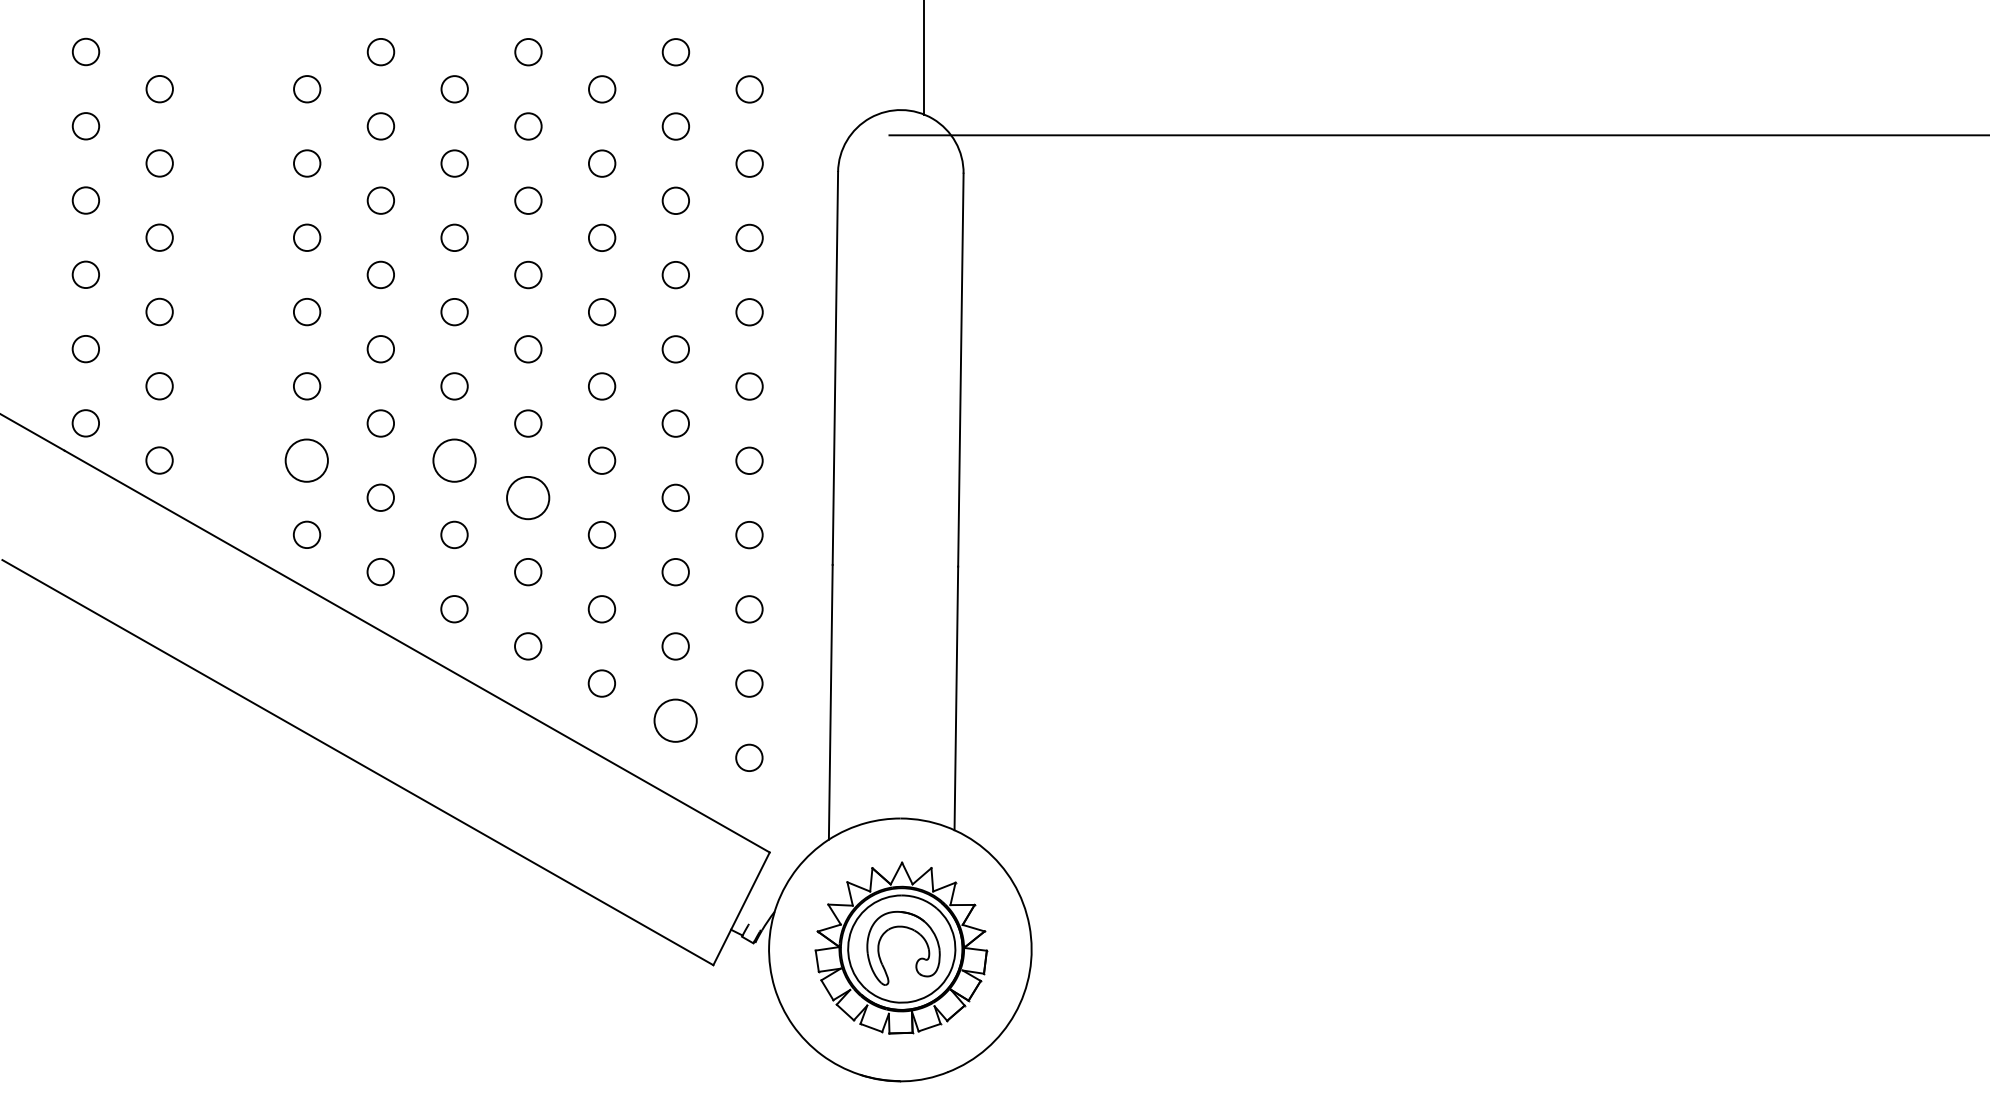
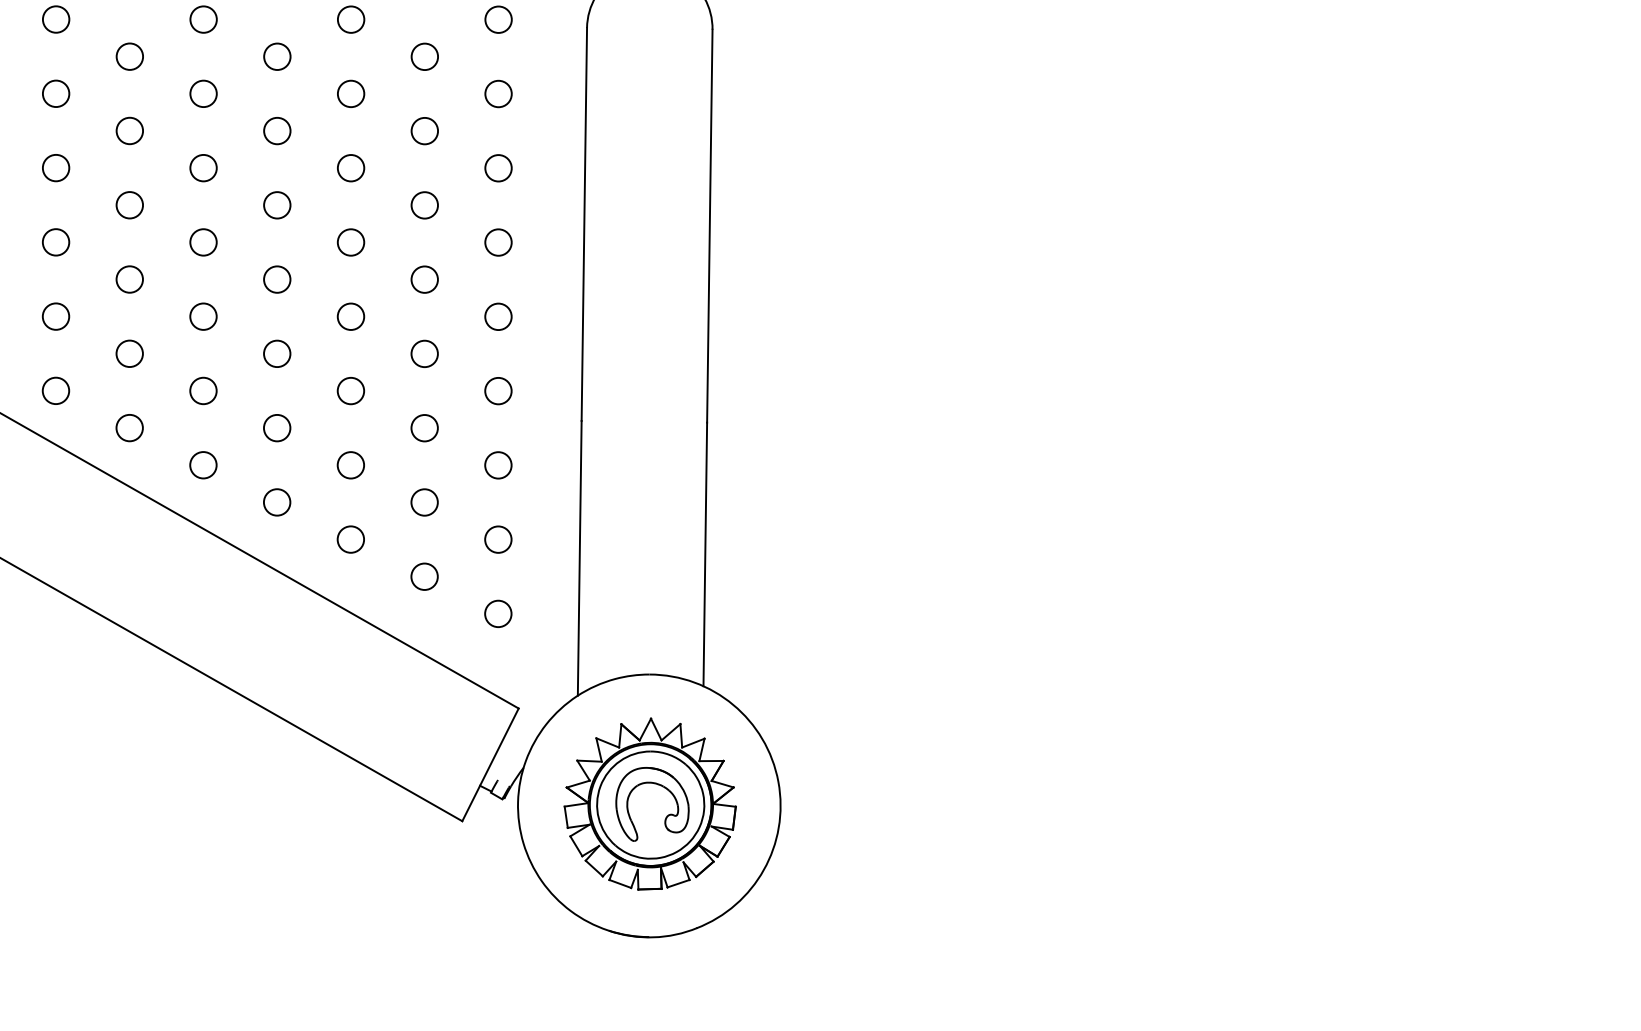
circle: (307, 460) -> (56, 316), size x0.62
circle: (454, 460) -> (203, 316), size x0.62
circle: (528, 497) -> (277, 353), size x0.62
circle: (675, 720) -> (424, 576), size x0.62

